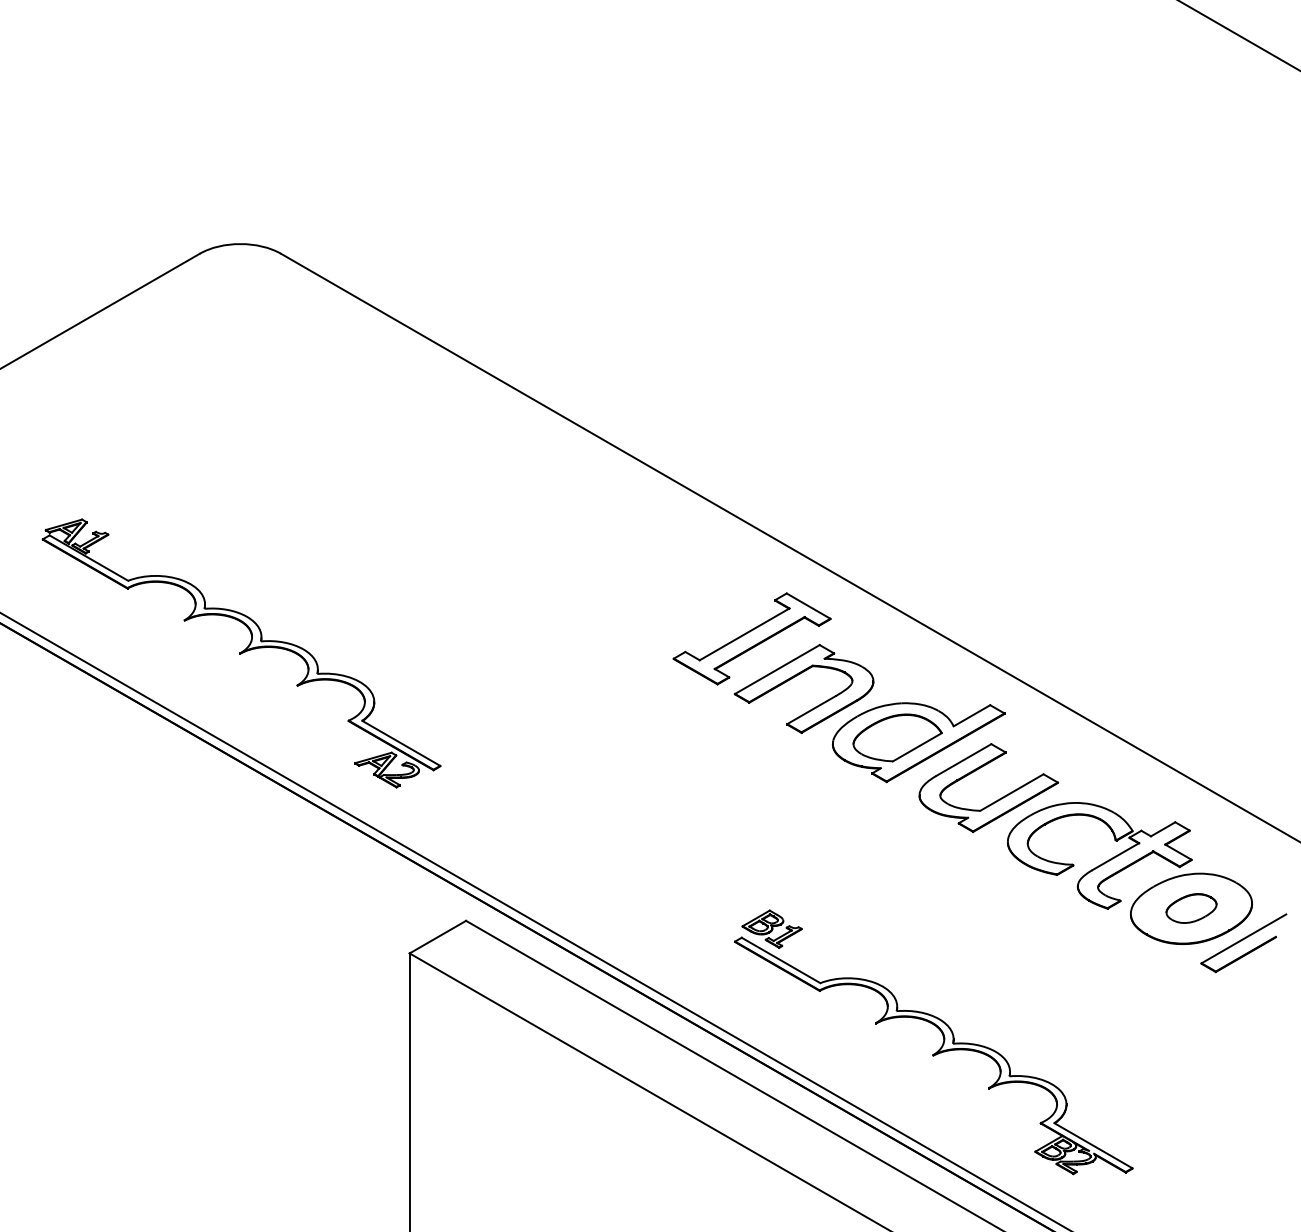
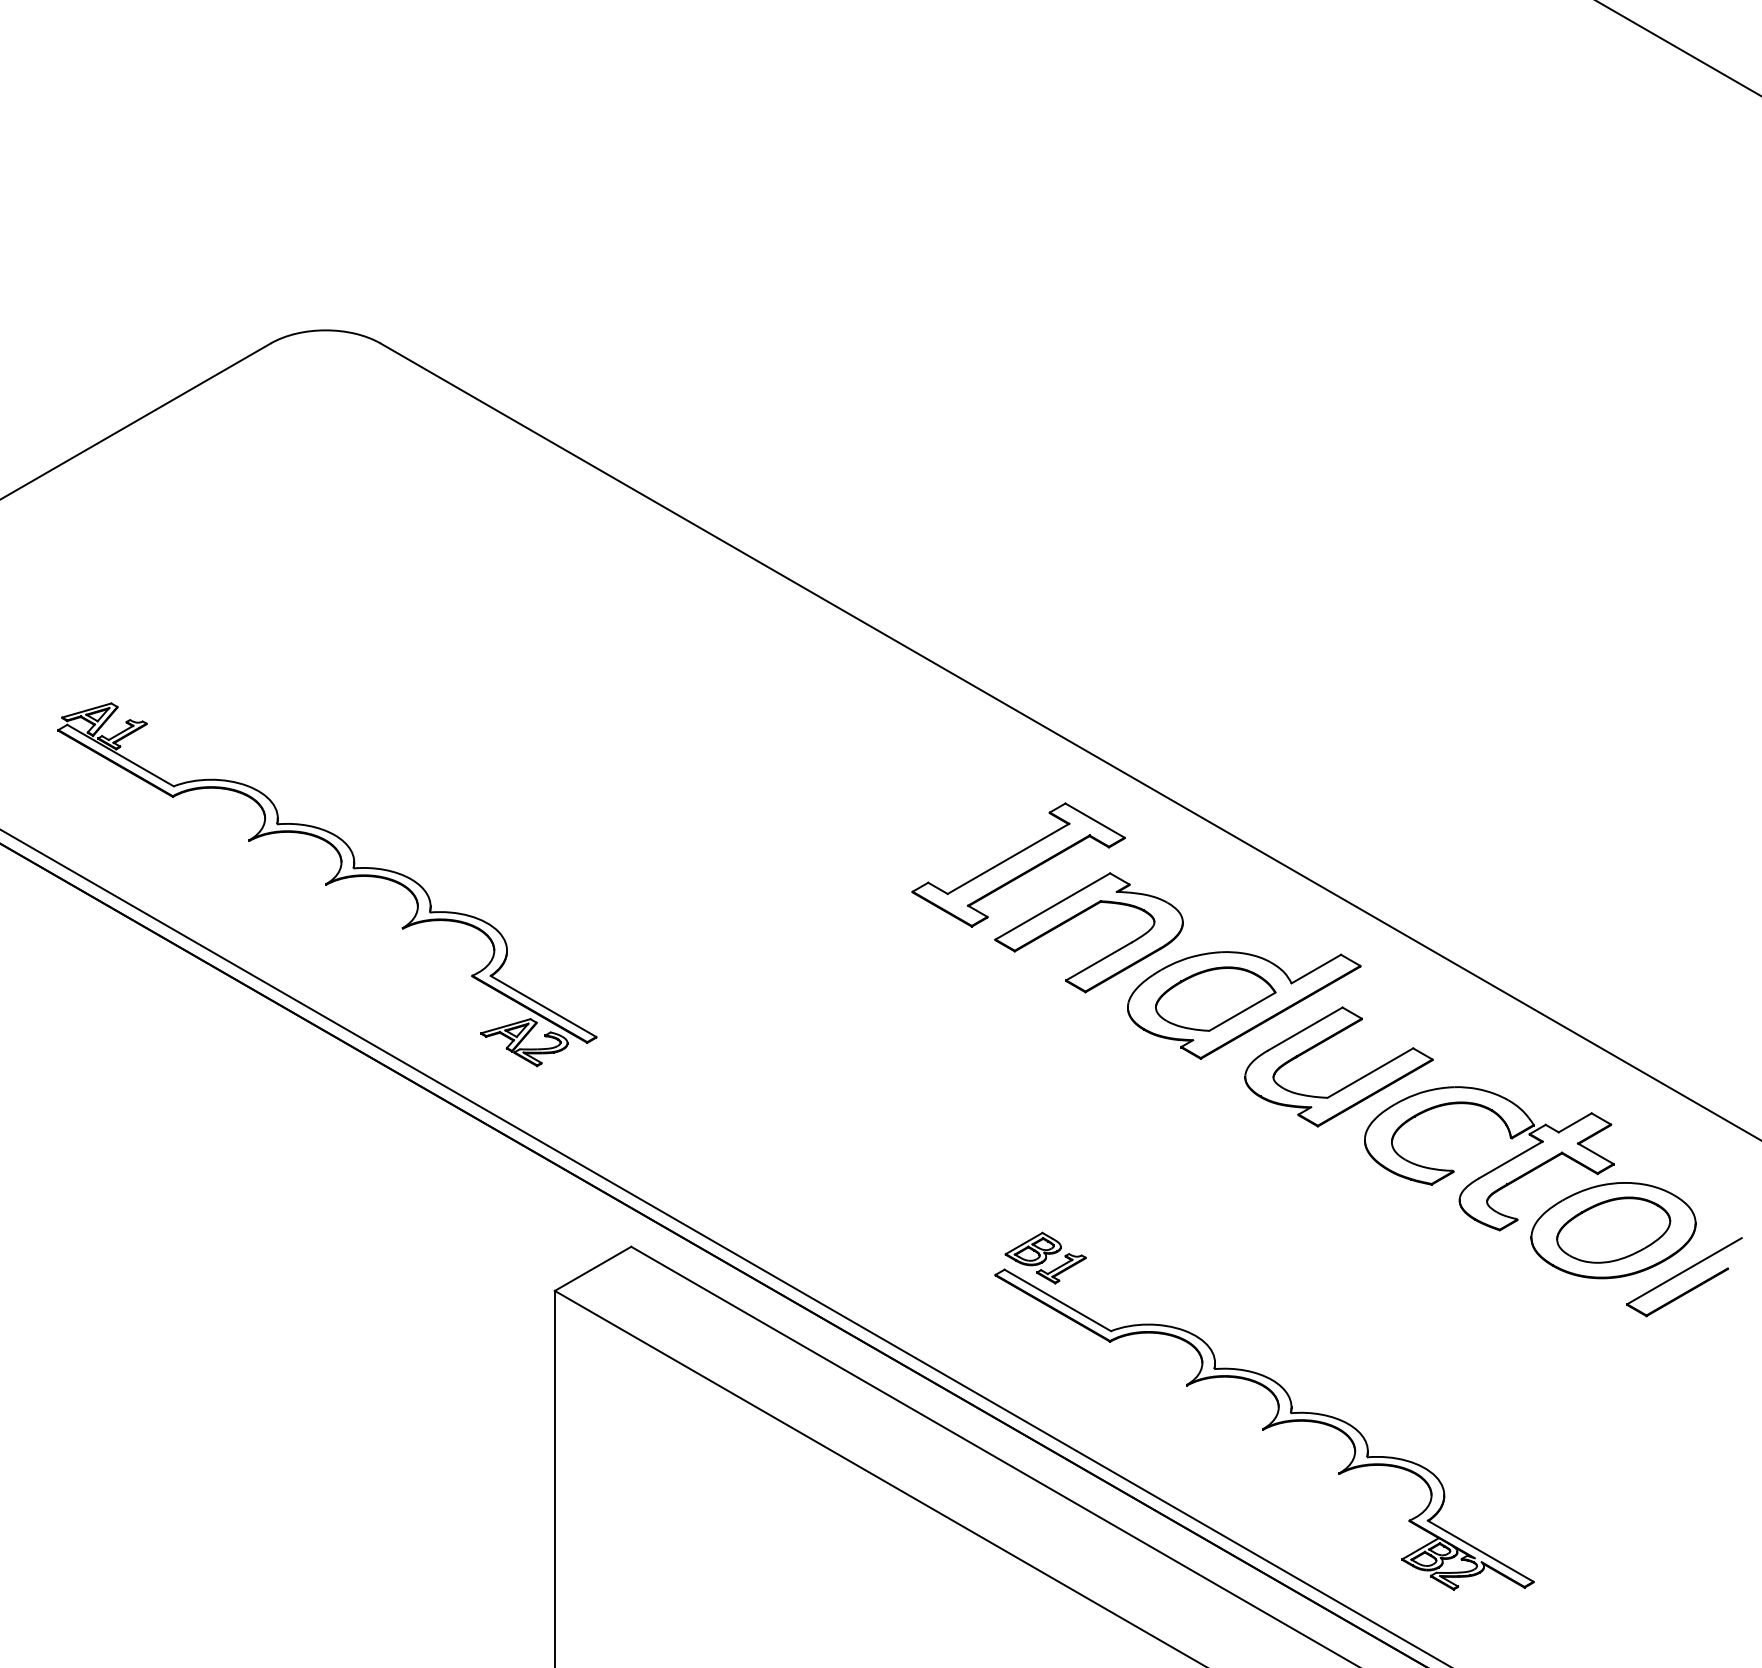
part: (1191, 908) -> (1613, 1230), size x1.67

